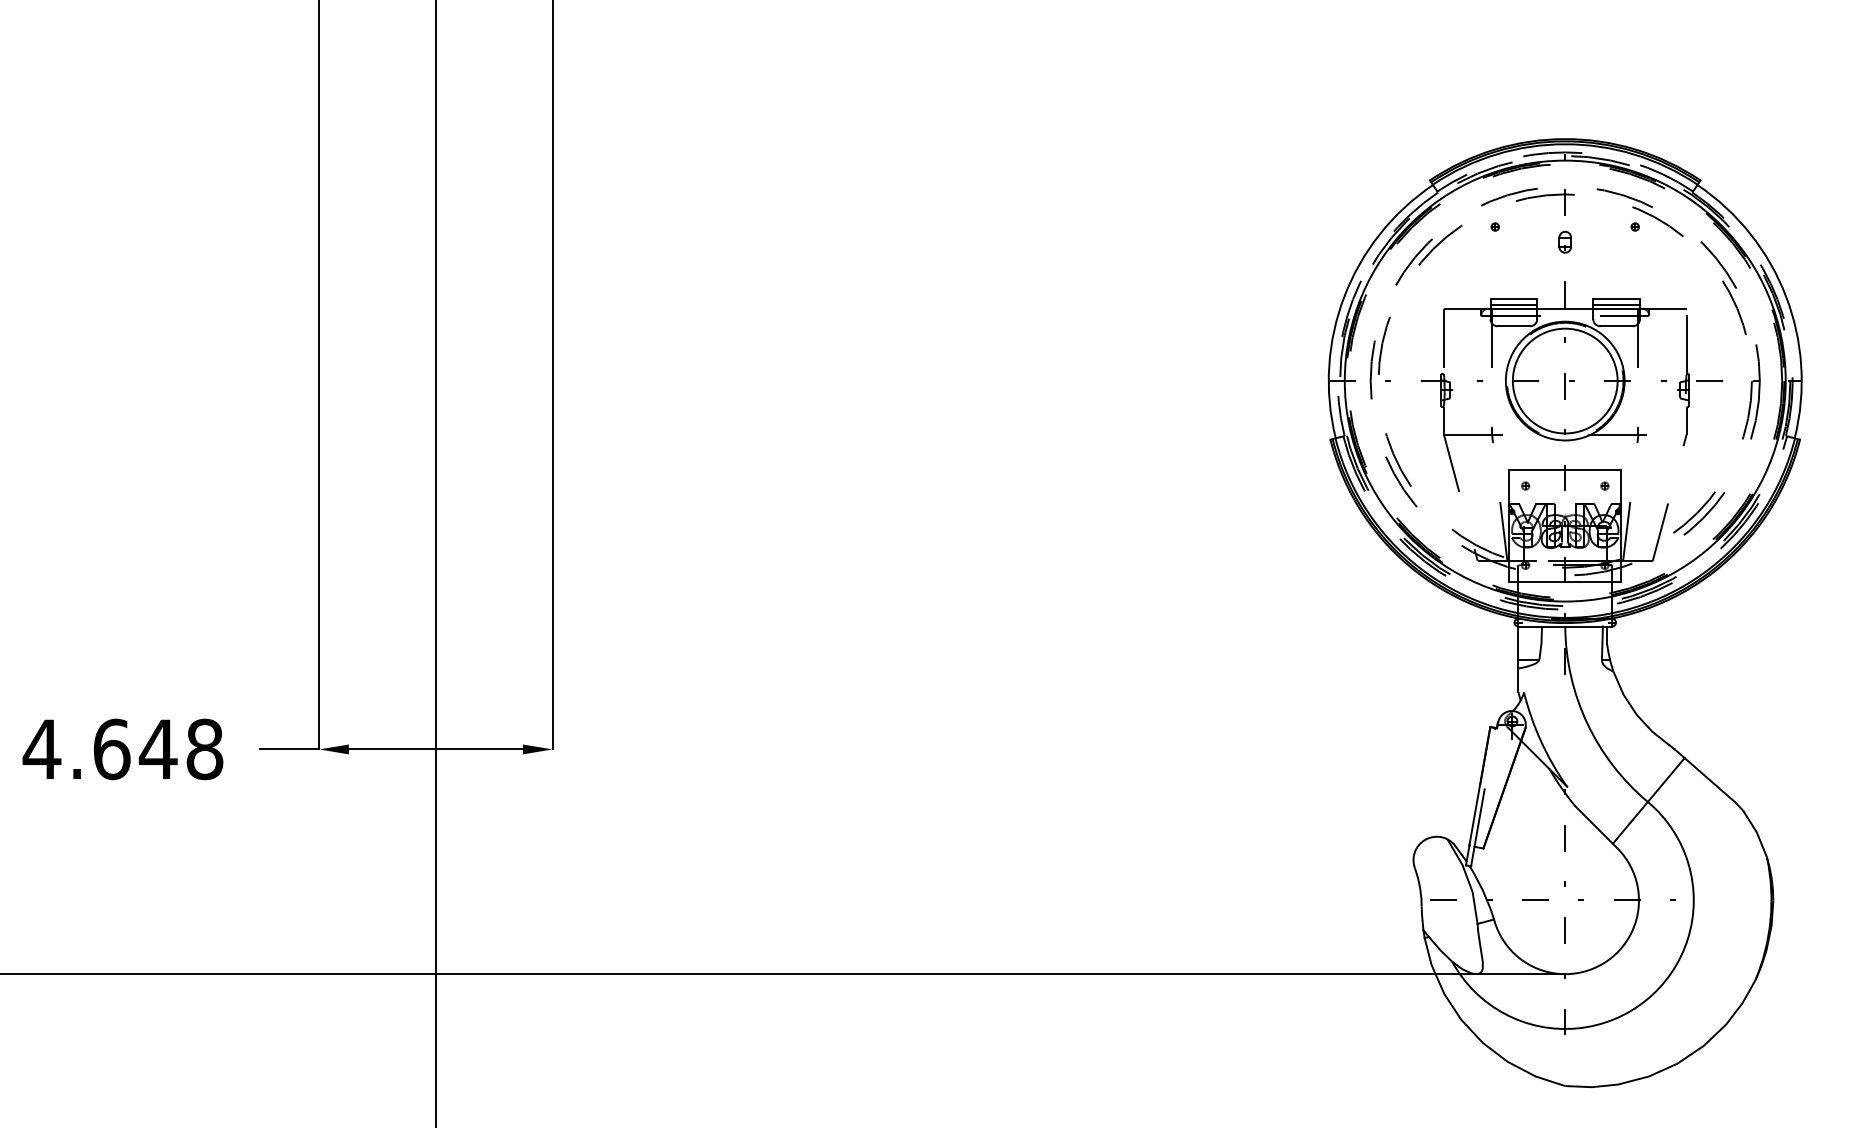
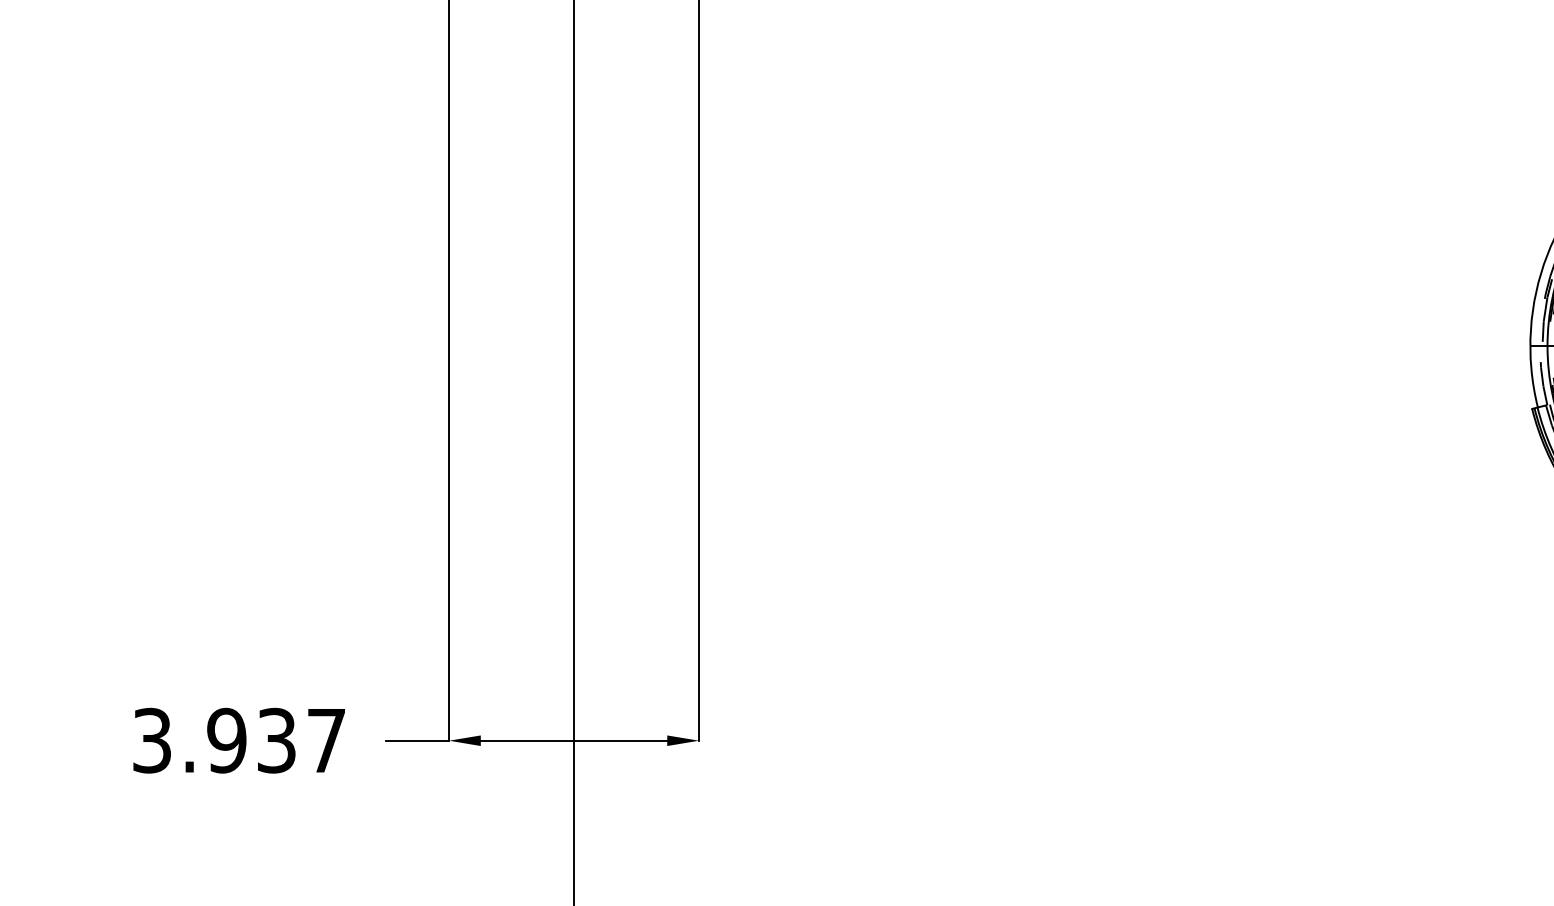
text: (122, 749) -> (238, 740), 4.648 -> 3.937

